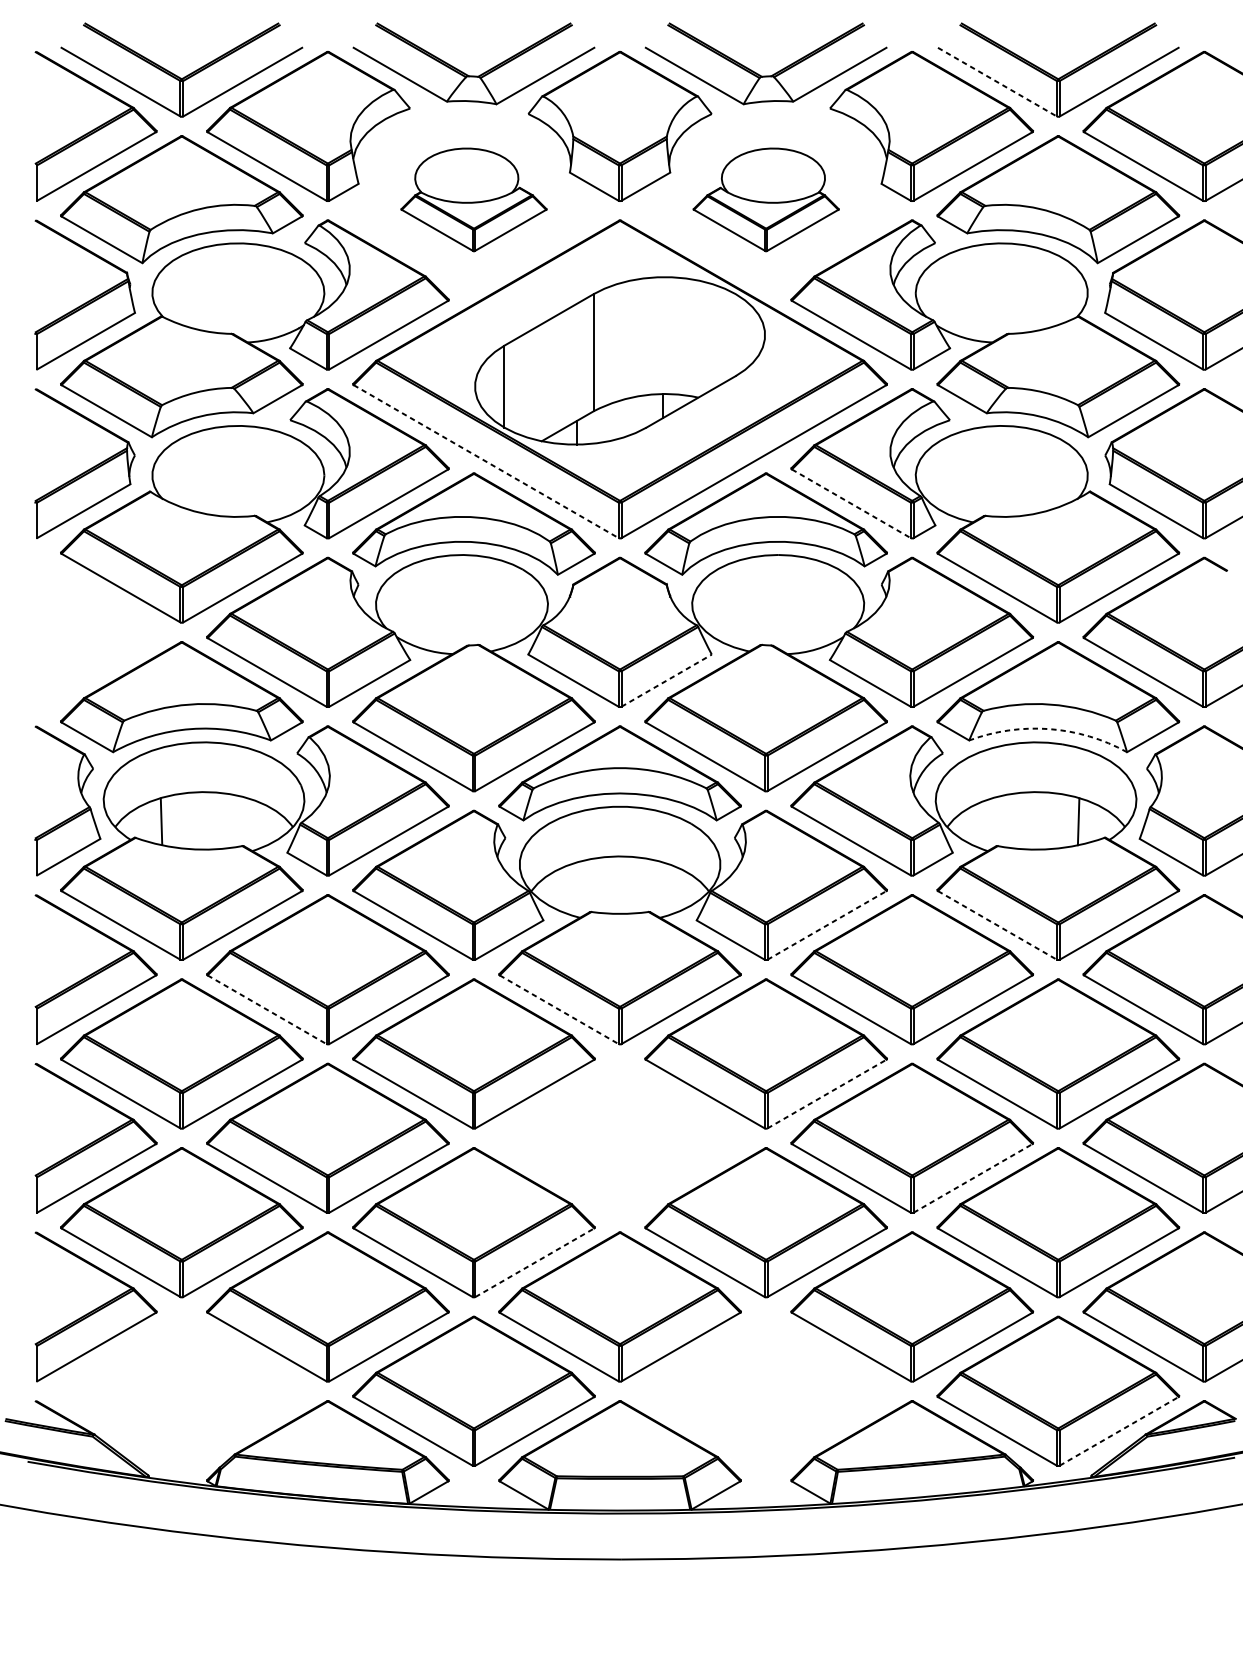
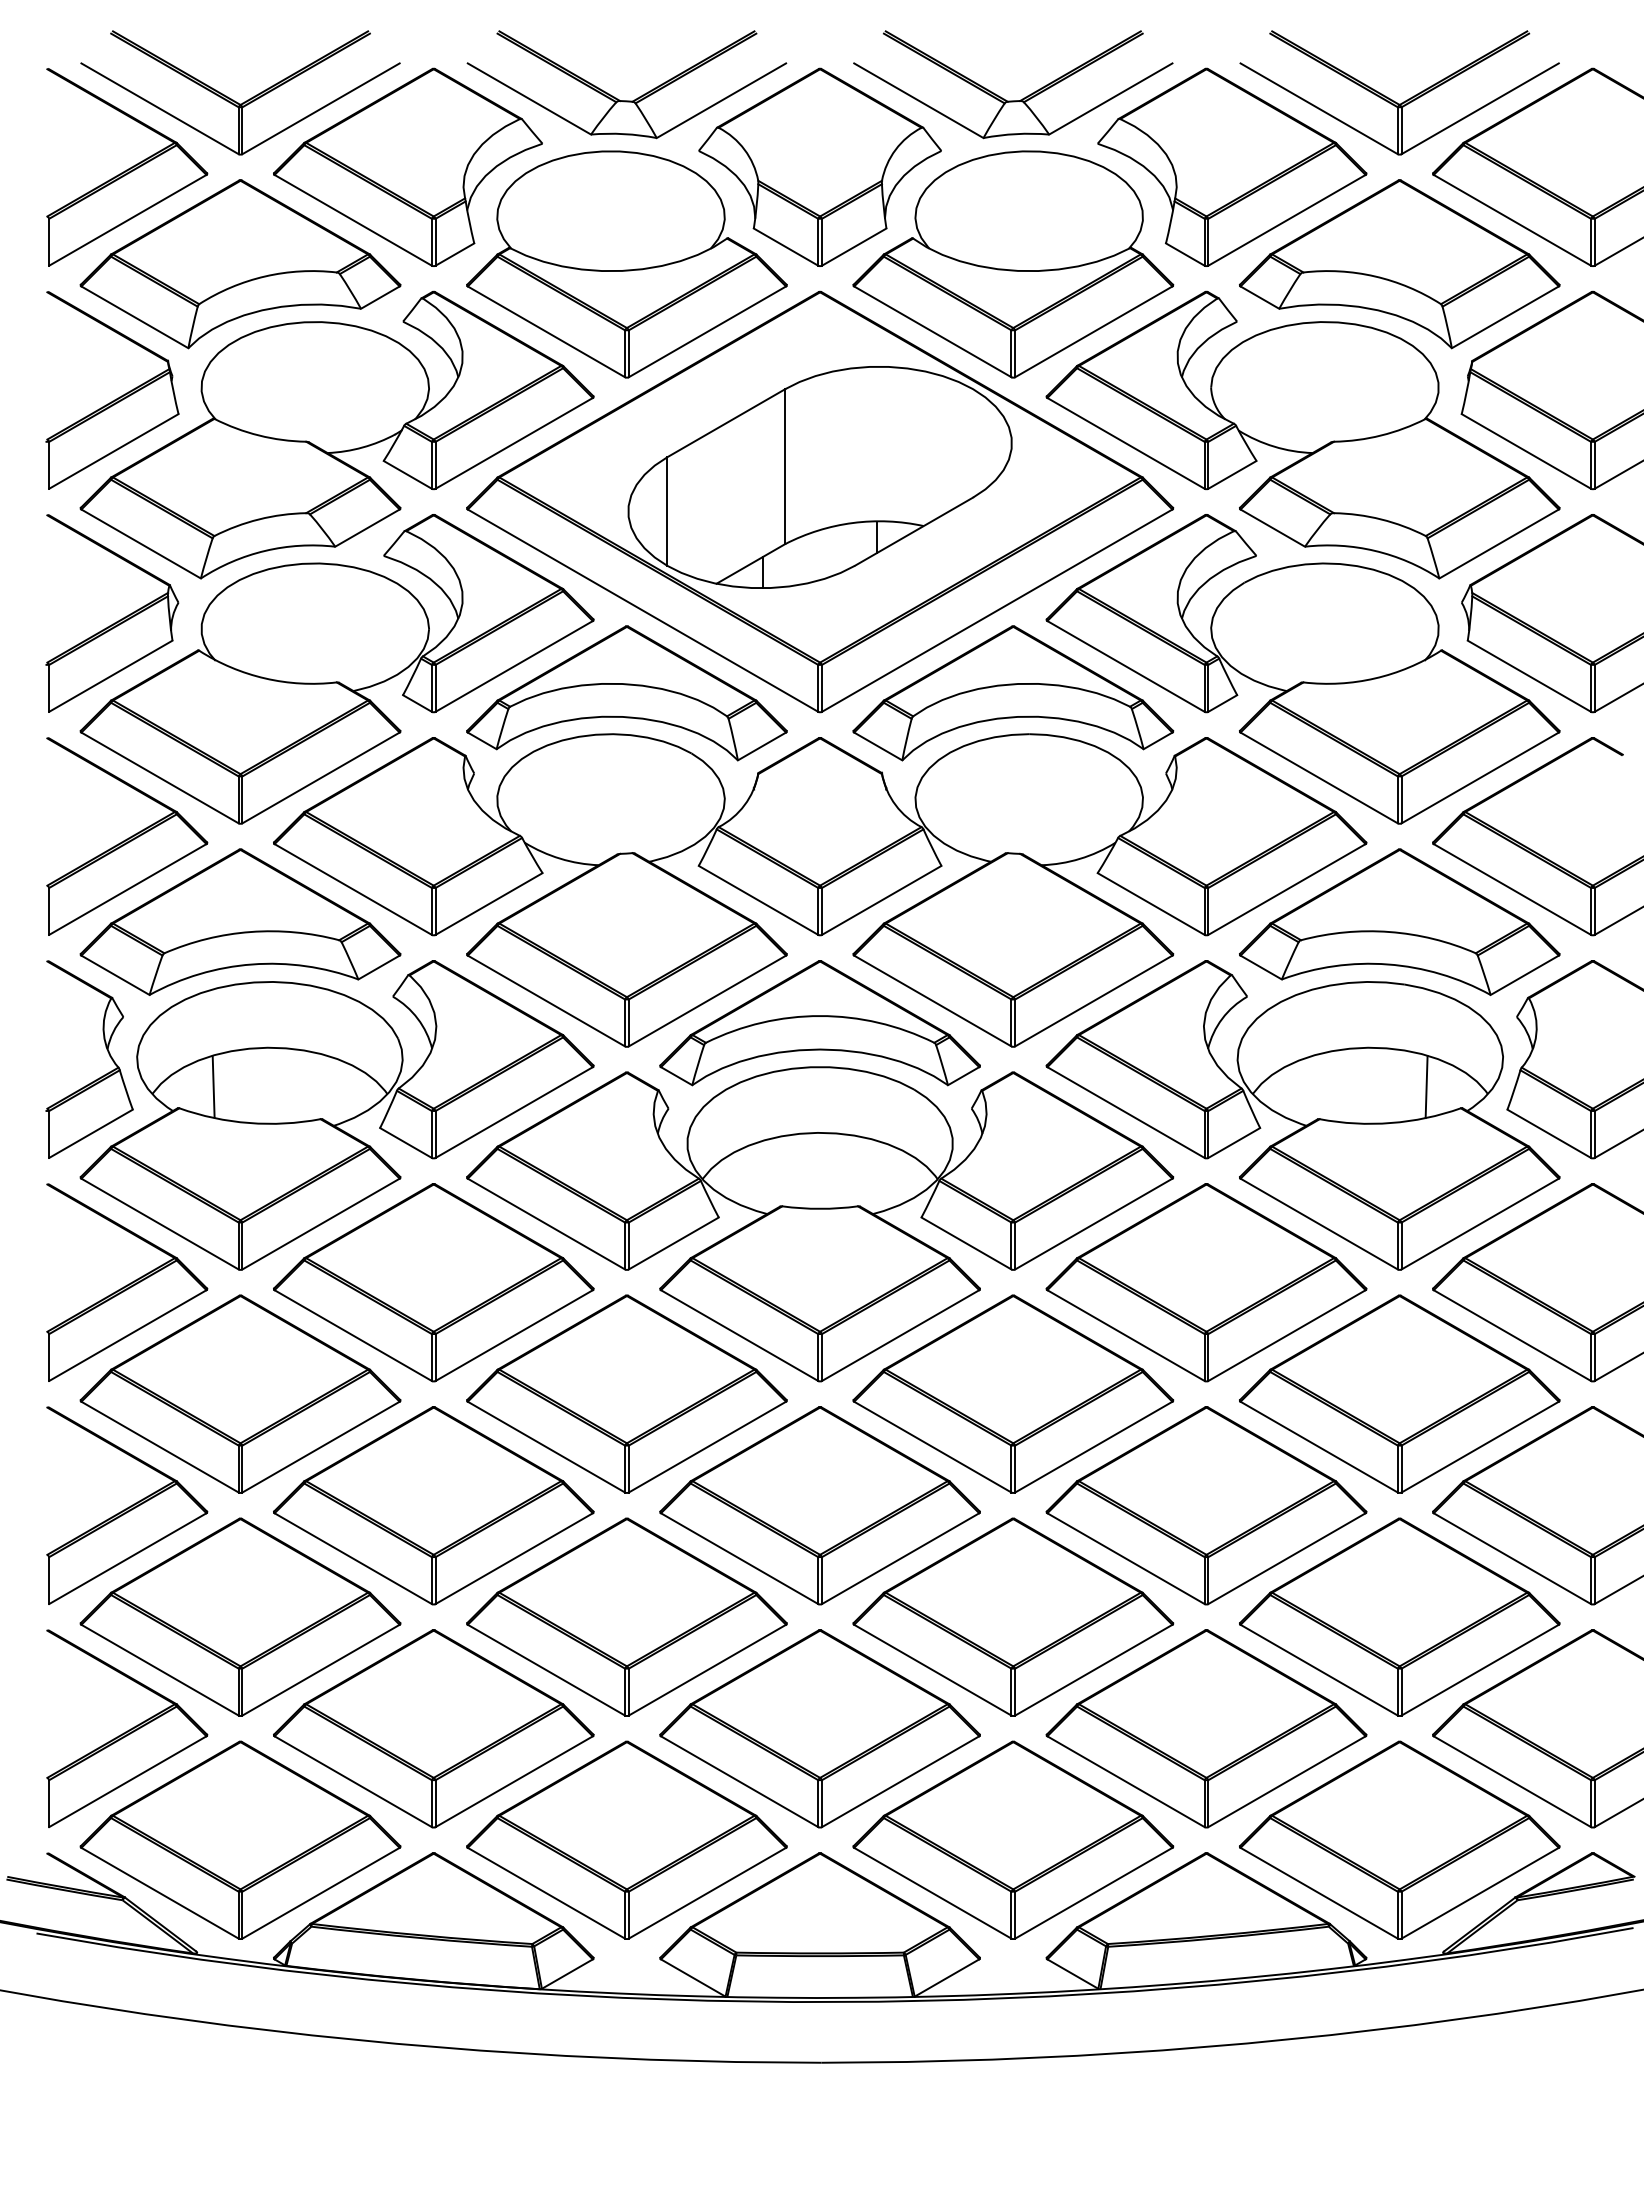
line: (997, 81) -> (1319, 108), dashed -> solid
part: (473, 199) -> (626, 264), size x1.67
part: (766, 199) -> (1013, 264), size x1.67
line: (486, 461) -> (643, 610), dashed -> solid
line: (851, 503) -> (1126, 666), dashed -> solid
part: (96, 632) -> (127, 836), added
line: (666, 680) -> (881, 900), dashed -> solid
arc: (1049, 729) -> (1387, 964), dashed -> solid
line: (826, 925) -> (1093, 1224), dashed -> solid
line: (997, 925) -> (1319, 1224), dashed -> solid
line: (267, 1009) -> (353, 1335), dashed -> solid
line: (559, 1009) -> (739, 1335), dashed -> solid
line: (826, 1094) -> (1093, 1447), dashed -> solid
part: (619, 1138) -> (819, 1505), added
line: (973, 1178) -> (1287, 1558), dashed -> solid
line: (534, 1262) -> (707, 1670), dashed -> solid
part: (181, 1390) -> (240, 1839), added
part: (766, 1390) -> (1013, 1839), added
line: (1119, 1431) -> (1480, 1893), dashed -> solid

